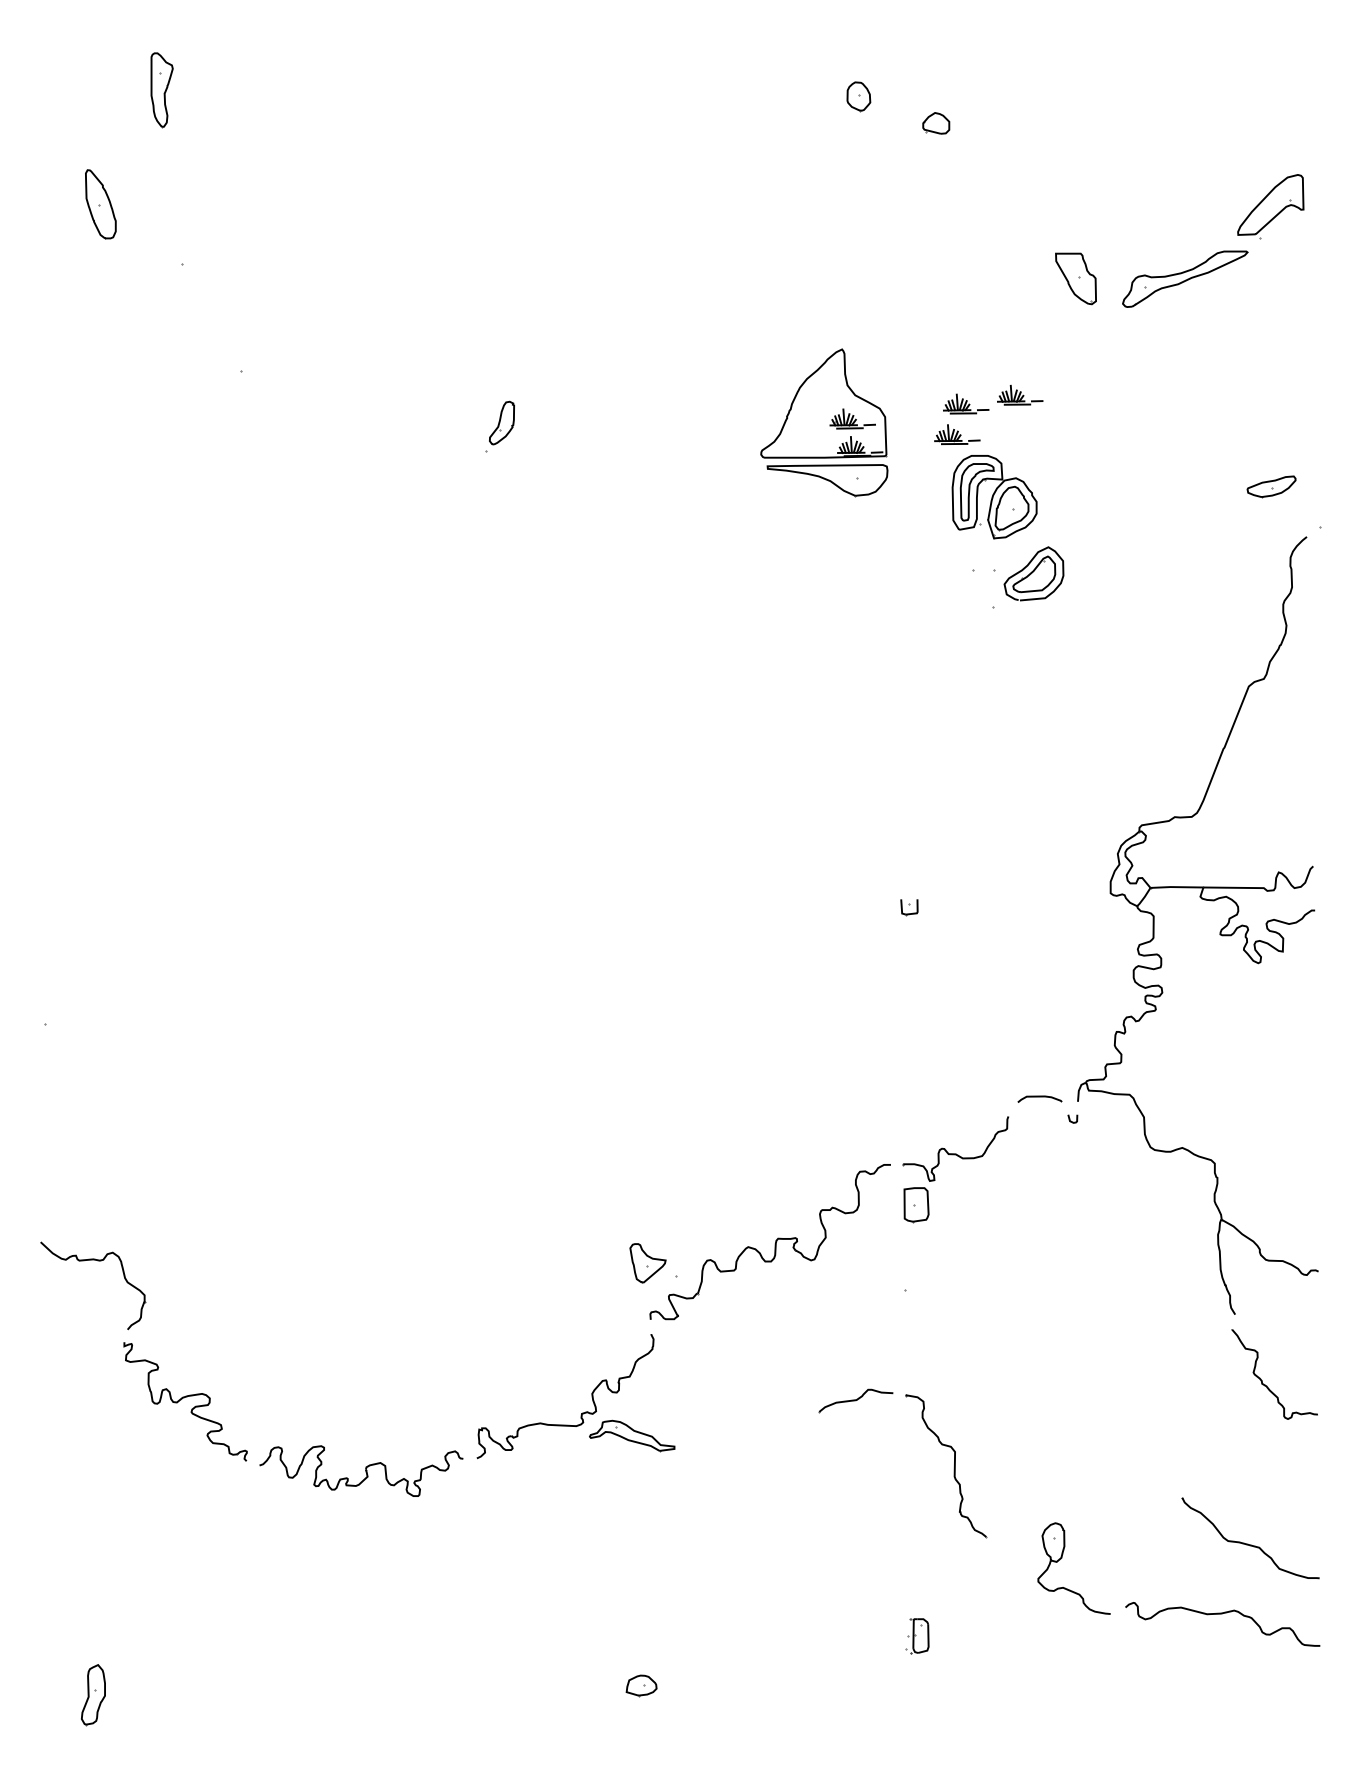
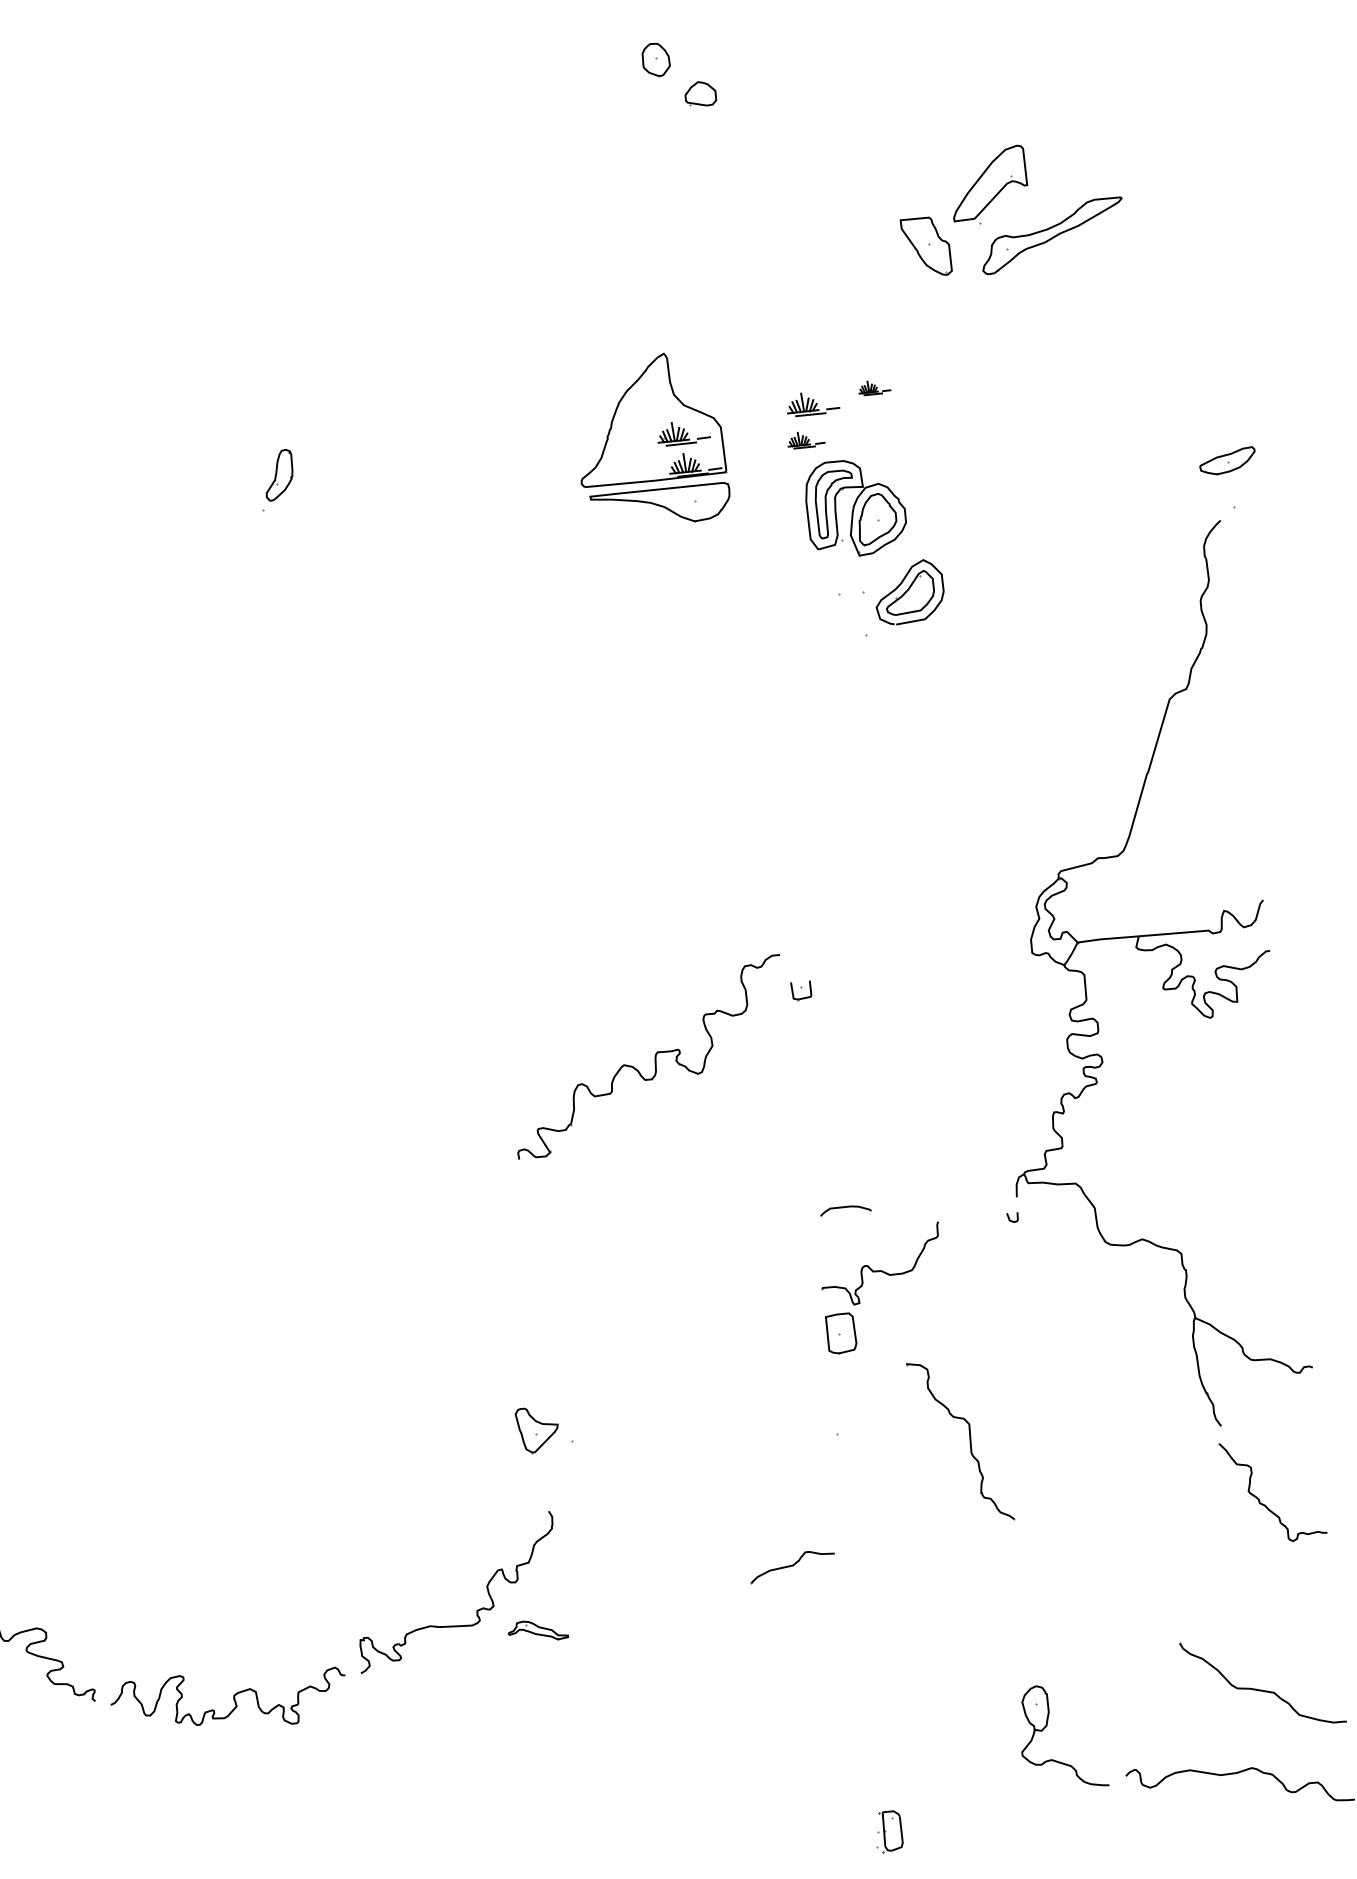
part: (936, 123) -> (700, 94), moved
part: (1270, 206) -> (988, 185), moved
part: (1020, 395) -> (874, 387), size x0.6
part: (957, 434) -> (806, 439), size x0.7
part: (1271, 486) -> (1227, 461), moved
curve: (1039, 1097) -> (844, 1208), moved
part: (769, 1242) -> (648, 1057), moved
part: (632, 1435) -> (538, 1630), size x0.6
part: (953, 1467) -> (969, 1442), moved

